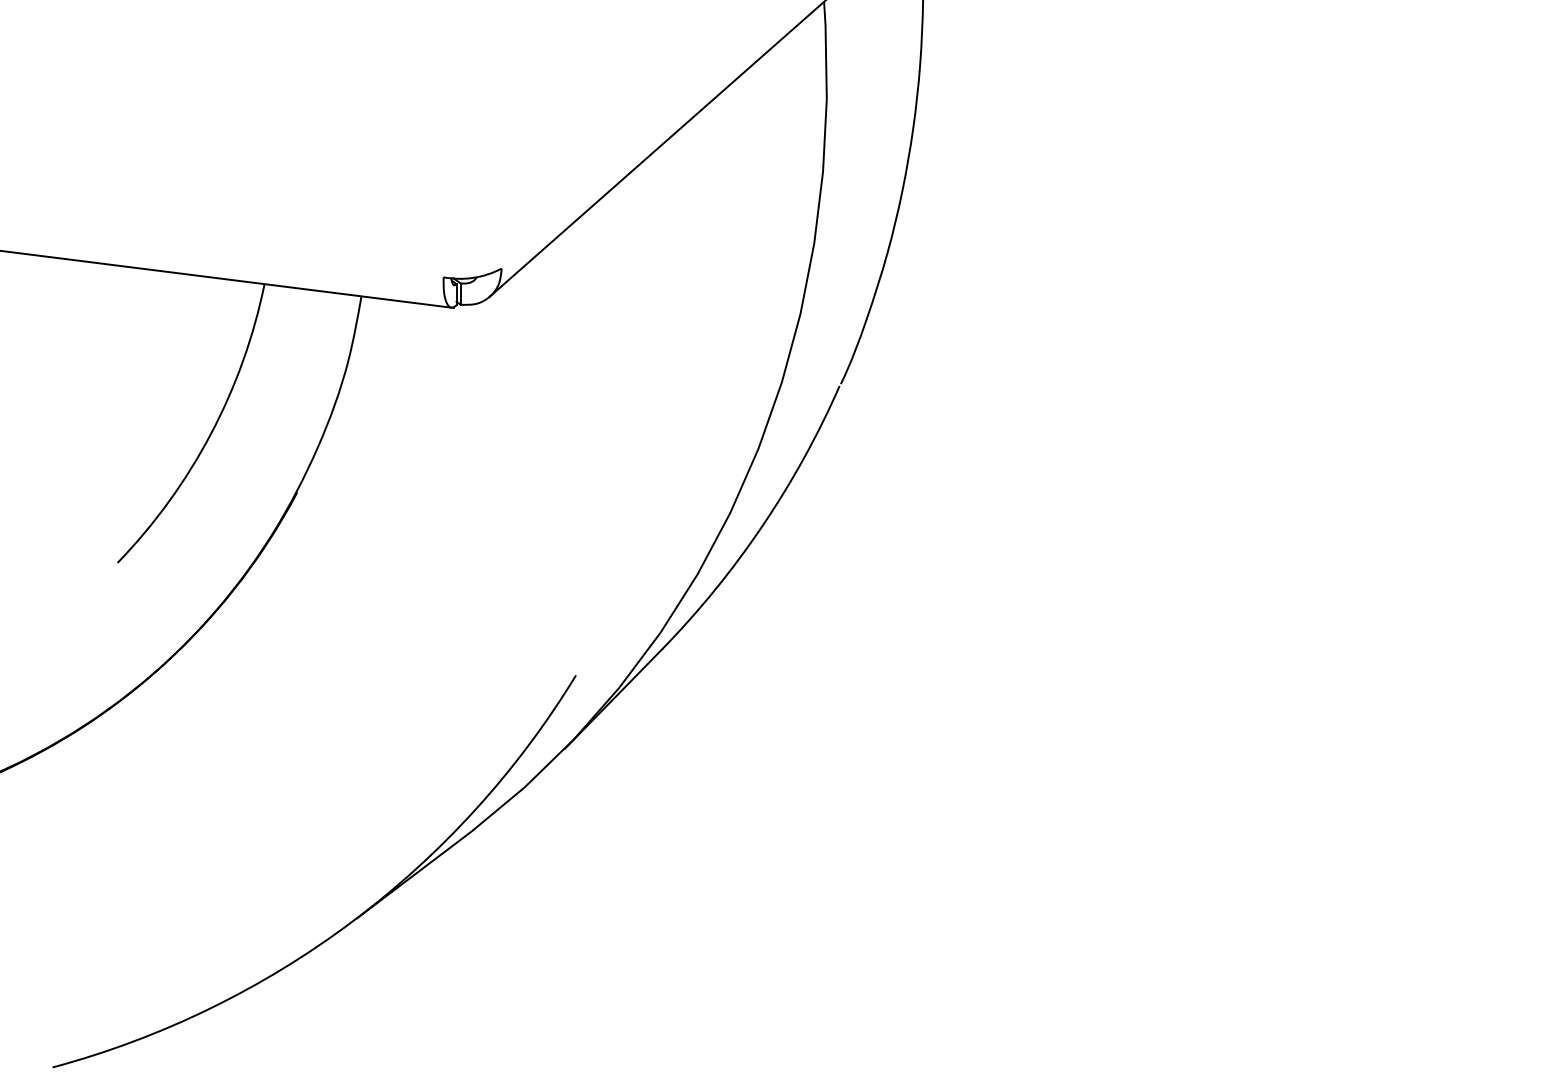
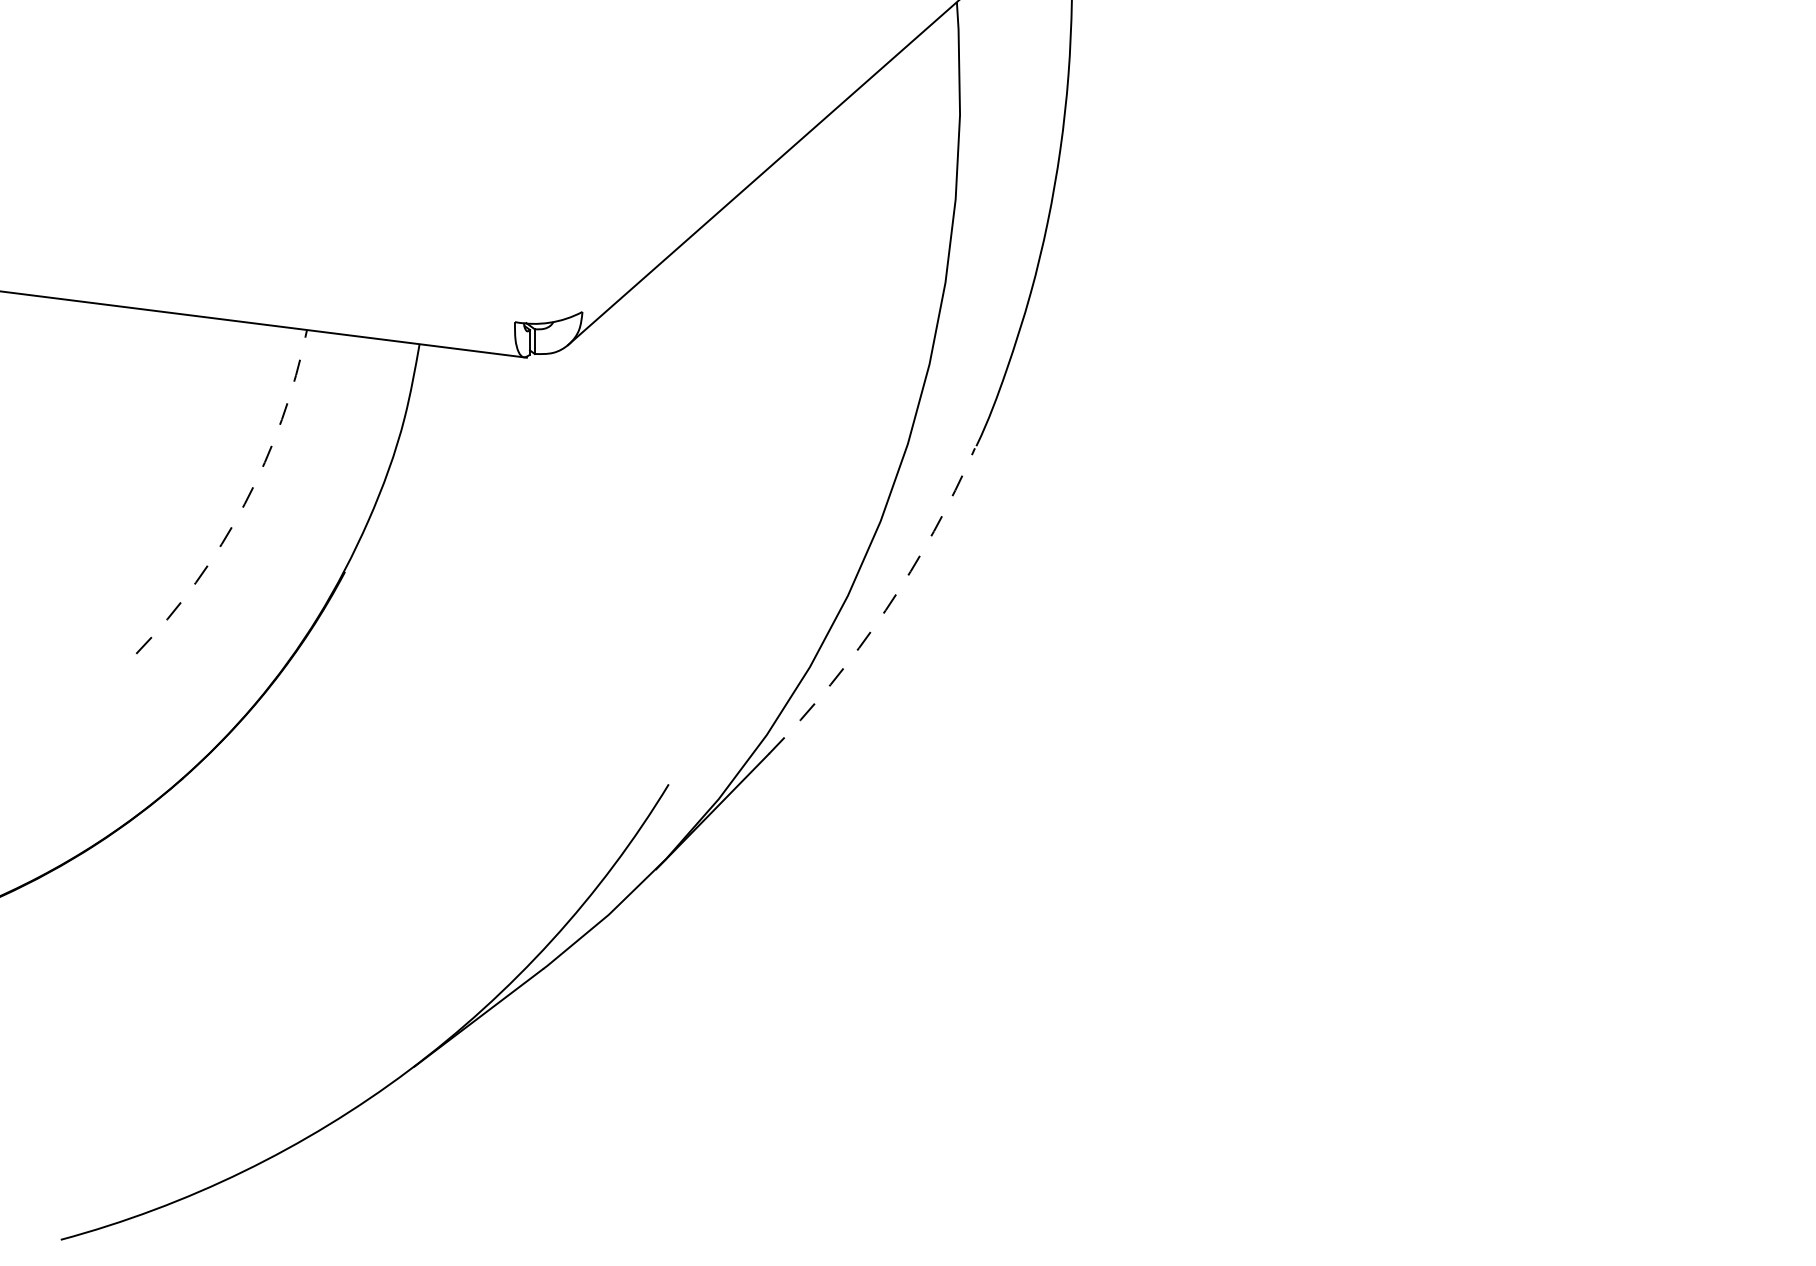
arc: (210, 434) -> (244, 504), solid -> dashed
arc: (762, 525) -> (885, 610), solid -> dashed

